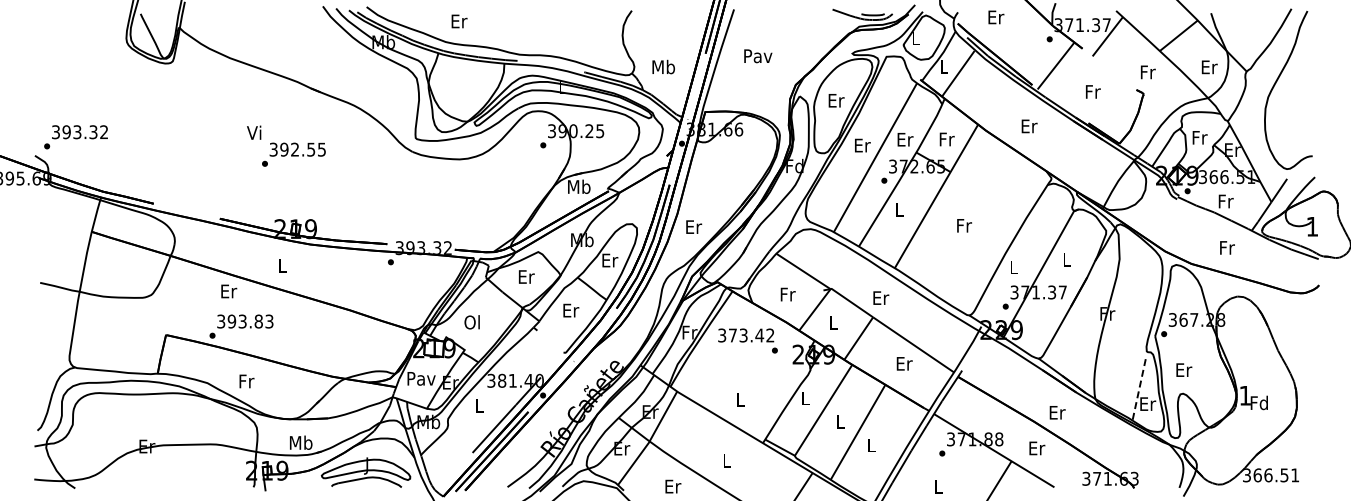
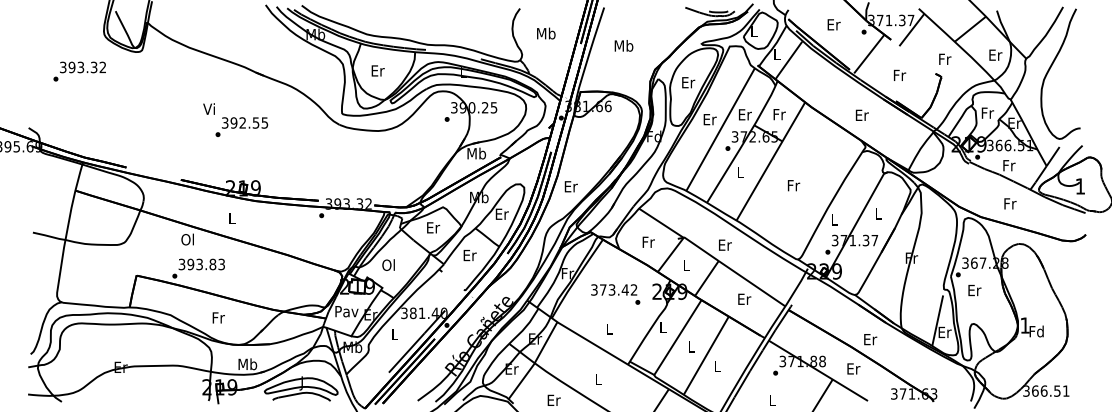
text: (996, 17) -> (834, 24), moved
text: (459, 21) -> (378, 70), moved
text: (758, 55) -> (624, 45), Pav -> Mb
text: (663, 66) -> (546, 33), moved
text: (1029, 126) -> (862, 115), moved
text: (75, 137) -> (79, 71), moved
text: (228, 291) -> (187, 239), Er -> Ol
text: (747, 340) -> (615, 294), moved
text: (1184, 369) -> (975, 289), moved
text: (246, 381) -> (218, 317), moved
line: (1139, 389) -> (938, 320), dashed -> solid

